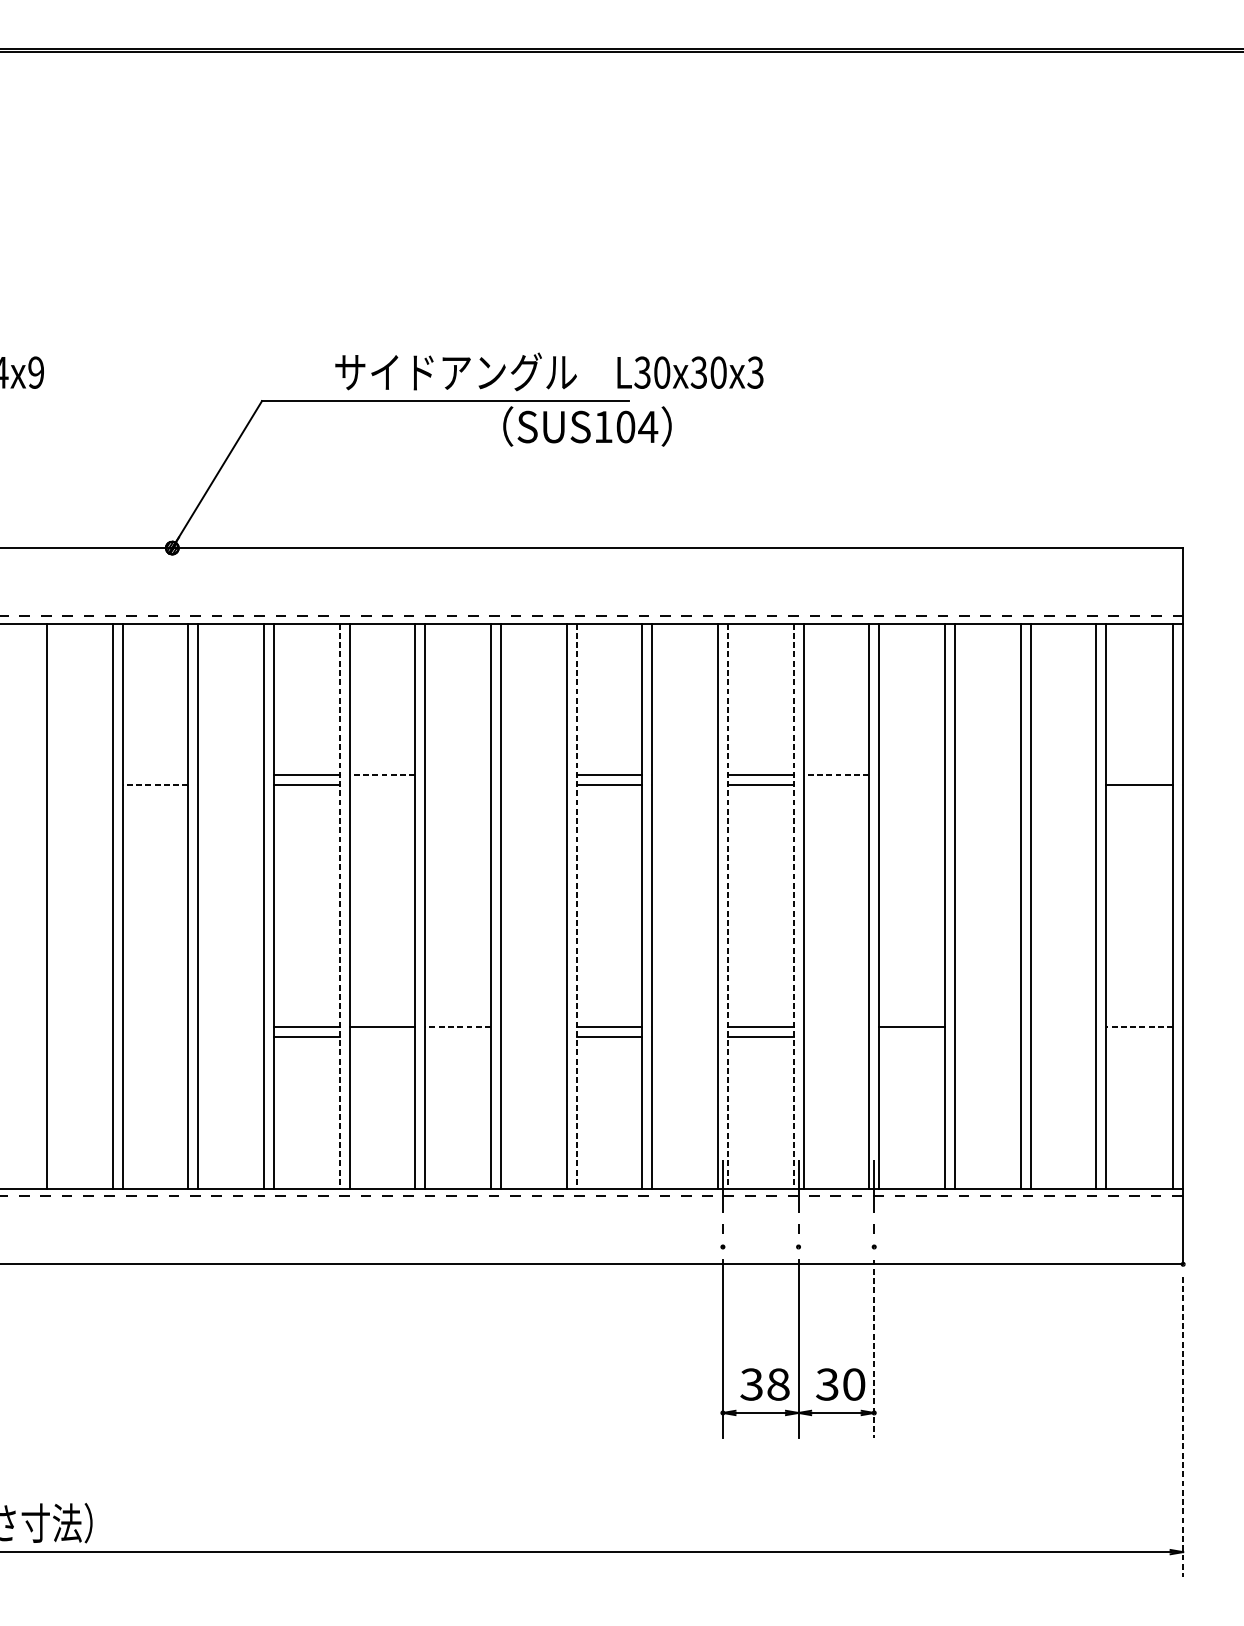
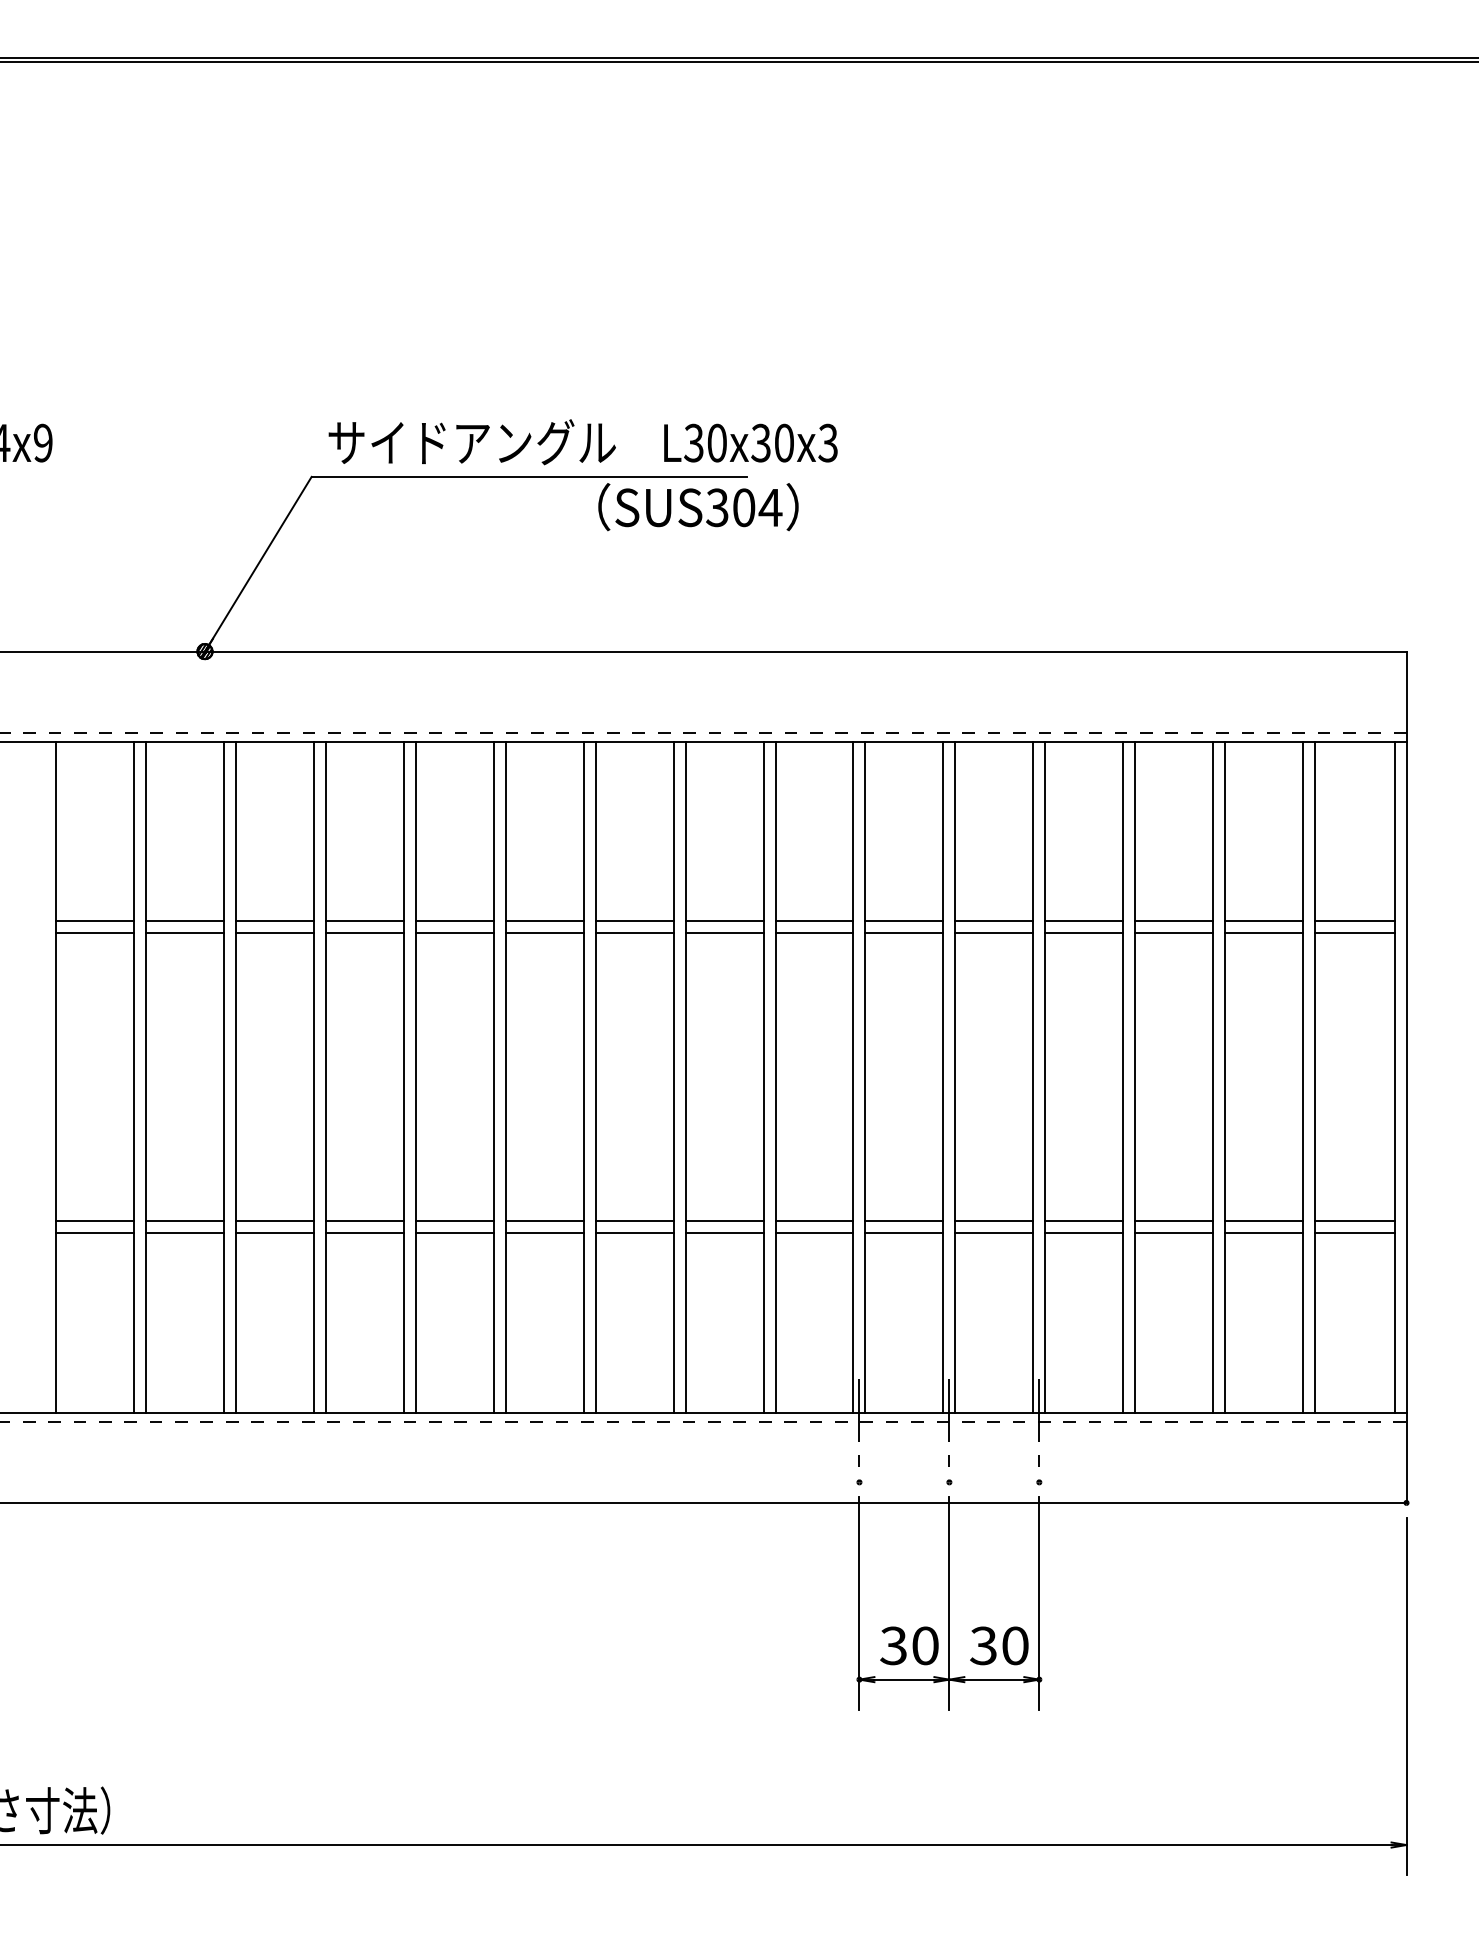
text: (548, 372) -> (582, 442), moved
text: (603, 426) -> (717, 507), SUS104 -> SUS304
line: (80, 775) -> (95, 921), added
line: (155, 775) -> (184, 921), added
line: (230, 775) -> (274, 921), added
line: (382, 775) -> (454, 921), dashed -> solid
line: (457, 775) -> (544, 921), added
line: (533, 775) -> (634, 921), added
line: (685, 775) -> (814, 921), added
line: (836, 775) -> (994, 921), dashed -> solid
line: (912, 775) -> (1084, 921), added
line: (987, 775) -> (1174, 921), added
line: (1063, 775) -> (1264, 921), added
line: (1139, 775) -> (1354, 921), added
line: (80, 785) -> (95, 933), added
line: (155, 785) -> (184, 933), dashed -> solid
line: (230, 785) -> (274, 933), added
line: (382, 785) -> (454, 933), added
line: (457, 785) -> (544, 933), added
line: (533, 785) -> (634, 933), added
line: (685, 785) -> (814, 933), added
line: (836, 785) -> (994, 933), added
line: (912, 785) -> (1084, 933), added
line: (987, 785) -> (1174, 933), added
line: (1063, 785) -> (1264, 933), added
line: (339, 906) -> (403, 1077), dashed -> solid
line: (576, 906) -> (685, 1077), dashed -> solid
line: (728, 906) -> (865, 1077), dashed -> solid
line: (793, 906) -> (943, 1077), dashed -> solid
line: (80, 1027) -> (95, 1221), added
line: (155, 1027) -> (184, 1221), added
line: (230, 1027) -> (274, 1221), added
line: (457, 1027) -> (544, 1221), dashed -> solid
line: (533, 1027) -> (634, 1221), added
line: (685, 1027) -> (814, 1221), added
line: (836, 1027) -> (994, 1221), added
line: (987, 1027) -> (1174, 1221), added
line: (1063, 1027) -> (1264, 1221), added
line: (1139, 1027) -> (1354, 1221), dashed -> solid
line: (80, 1037) -> (95, 1233), added
line: (155, 1037) -> (184, 1233), added
line: (230, 1037) -> (274, 1233), added
line: (382, 1037) -> (454, 1233), added
line: (457, 1037) -> (544, 1233), added
line: (533, 1037) -> (634, 1233), added
line: (685, 1037) -> (814, 1233), added
line: (836, 1037) -> (994, 1233), added
line: (912, 1037) -> (1084, 1233), added
line: (987, 1037) -> (1174, 1233), added
line: (1063, 1037) -> (1264, 1233), added
line: (1139, 1037) -> (1354, 1233), added
line: (874, 1348) -> (1039, 1603), dashed -> solid
text: (778, 1384) -> (925, 1645), 38 -> 30
line: (1183, 1427) -> (1406, 1696), dashed -> solid

